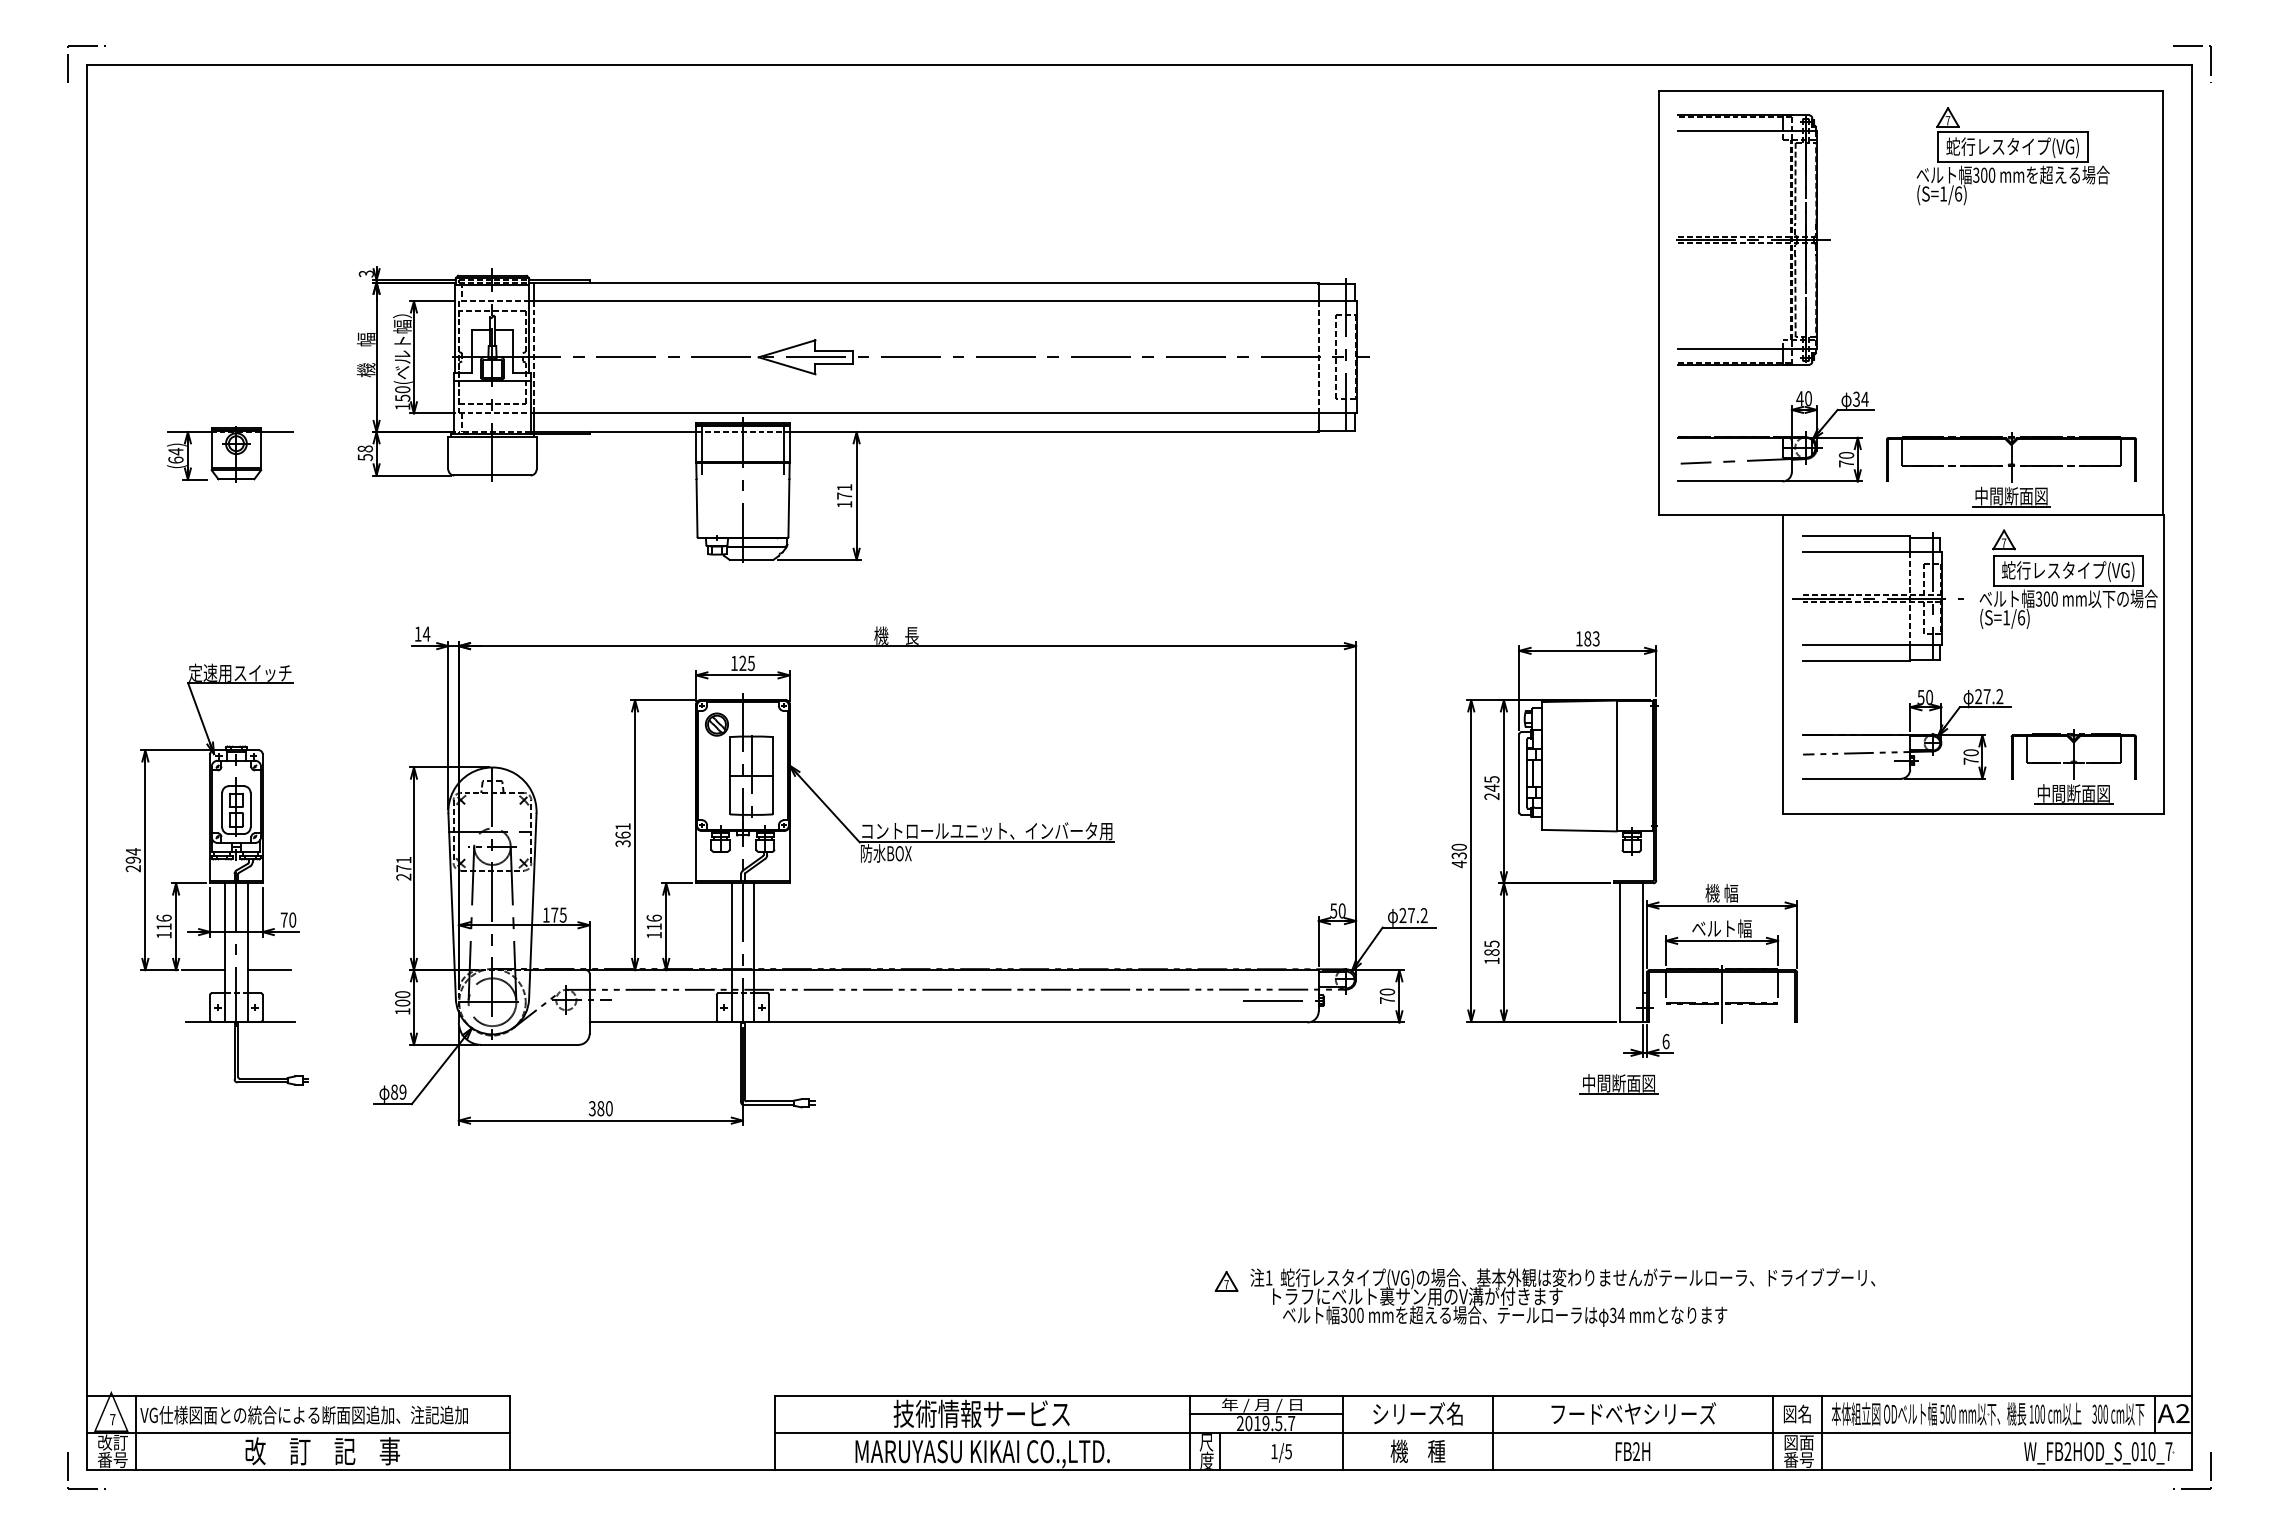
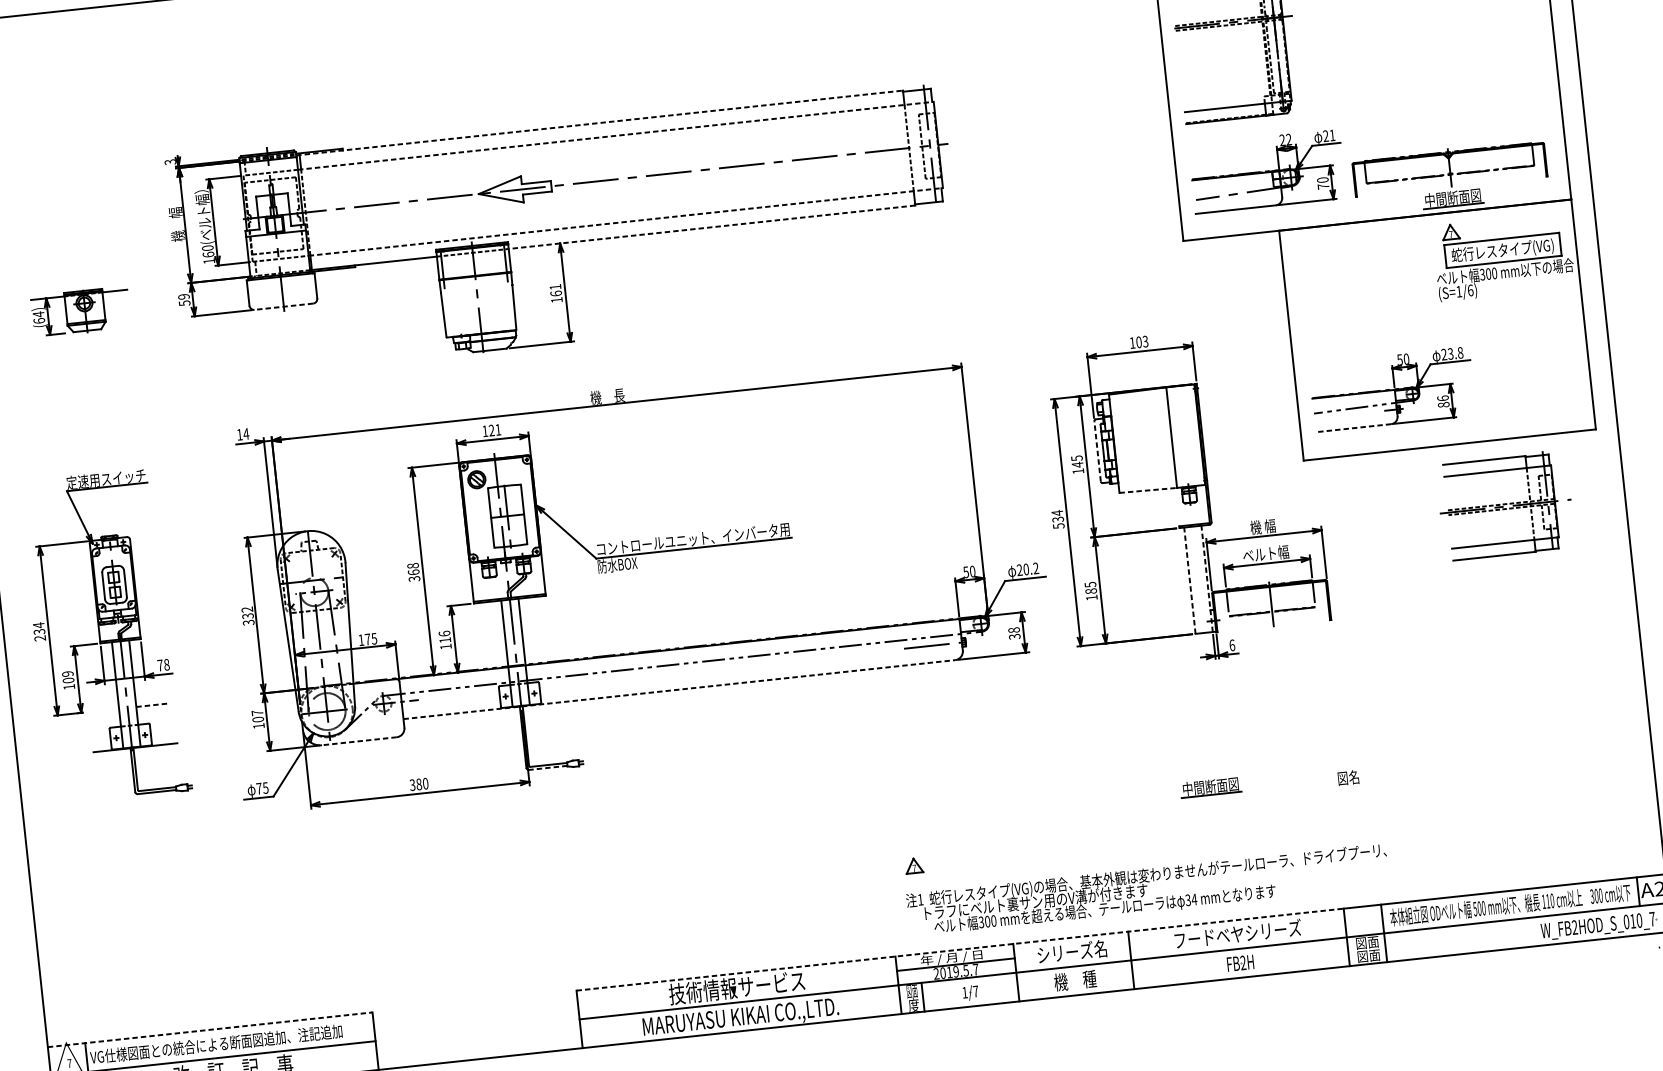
line: (923, 282) -> (599, 123), solid -> dashed
line: (943, 301) -> (616, 135), solid -> dashed
text: (402, 397) -> (208, 254), 150( -> 160(
text: (1803, 398) -> (1285, 139), 40 -> 22
text: (1860, 398) -> (1328, 135), 34 -> 21
line: (944, 413) -> (626, 221), solid -> dashed
line: (1054, 432) -> (712, 227), solid -> dashed
text: (364, 448) -> (183, 296), 58 -> 59
line: (491, 475) -> (283, 306), solid -> dashed
text: (844, 495) -> (556, 293), 171 -> 161
part: (1877, 596) -> (1505, 505), moved
text: (1587, 638) -> (1138, 342), 183 -> 103
text: (750, 663) -> (497, 430), 125 -> 121
text: (1993, 696) -> (1455, 353), 27.2 -> 23.8
text: (1970, 756) -> (1442, 401), 70 -> 86
part: (2073, 766) -> (1522, 400), removed
line: (1519, 772) -> (1097, 450), solid -> dashed
line: (1851, 778) -> (1353, 427), solid -> dashed
text: (1491, 796) -> (1078, 471), 245 -> 145
text: (622, 826) -> (412, 565), 361 -> 368
line: (1579, 830) -> (1148, 490), solid -> dashed
text: (1458, 855) -> (1057, 519), 430 -> 534
text: (133, 859) -> (39, 631), 294 -> 234
text: (403, 868) -> (247, 616), 271 -> 332
text: (1411, 915) -> (1026, 569), 27.2 -> 20.2
text: (292, 920) -> (166, 665), 70 -> 78
text: (163, 922) -> (67, 677), 116 -> 109
line: (1620, 952) -> (1189, 580), solid -> dashed
line: (1642, 952) -> (1206, 578), solid -> dashed
line: (203, 970) -> (102, 710), removed
line: (269, 970) -> (153, 705), solid -> dashed
text: (402, 994) -> (257, 713), 100 -> 107
text: (1387, 996) -> (1014, 633), 70 -> 38
line: (948, 1022) -> (679, 689), solid -> dashed
line: (529, 1044) -> (359, 740), solid -> dashed
part: (1618, 1084) -> (1210, 787), moved
text: (398, 1091) -> (262, 787), 89 -> 75
line: (768, 1105) -> (547, 768), solid -> dashed
text: (1562, 1297) -> (1147, 890), moved
line: (298, 1395) -> (210, 1029), solid -> dashed
line: (1274, 1395) -> (960, 949), solid -> dashed
text: (1796, 1413) -> (1347, 777), moved
text: (2037, 1413) -> (1548, 900), 100 -> 110
text: (1206, 1442) -> (912, 991), 尺 -> 図面
text: (1288, 1451) -> (975, 991), 1/5 -> 1/7
text: (1798, 1459) -> (1368, 955), 番号 -> 図面

